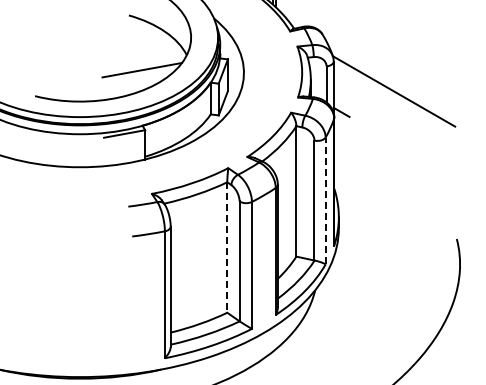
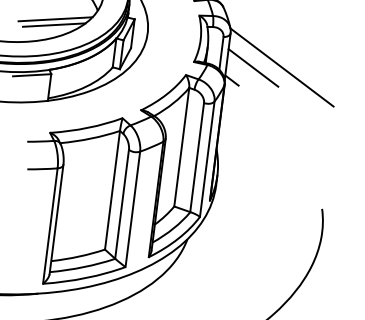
line: (141, 76) -> (54, 24), added
line: (362, 95) -> (252, 67), added
line: (325, 200) -> (207, 158), dashed -> solid
line: (227, 248) -> (112, 191), dashed -> solid

